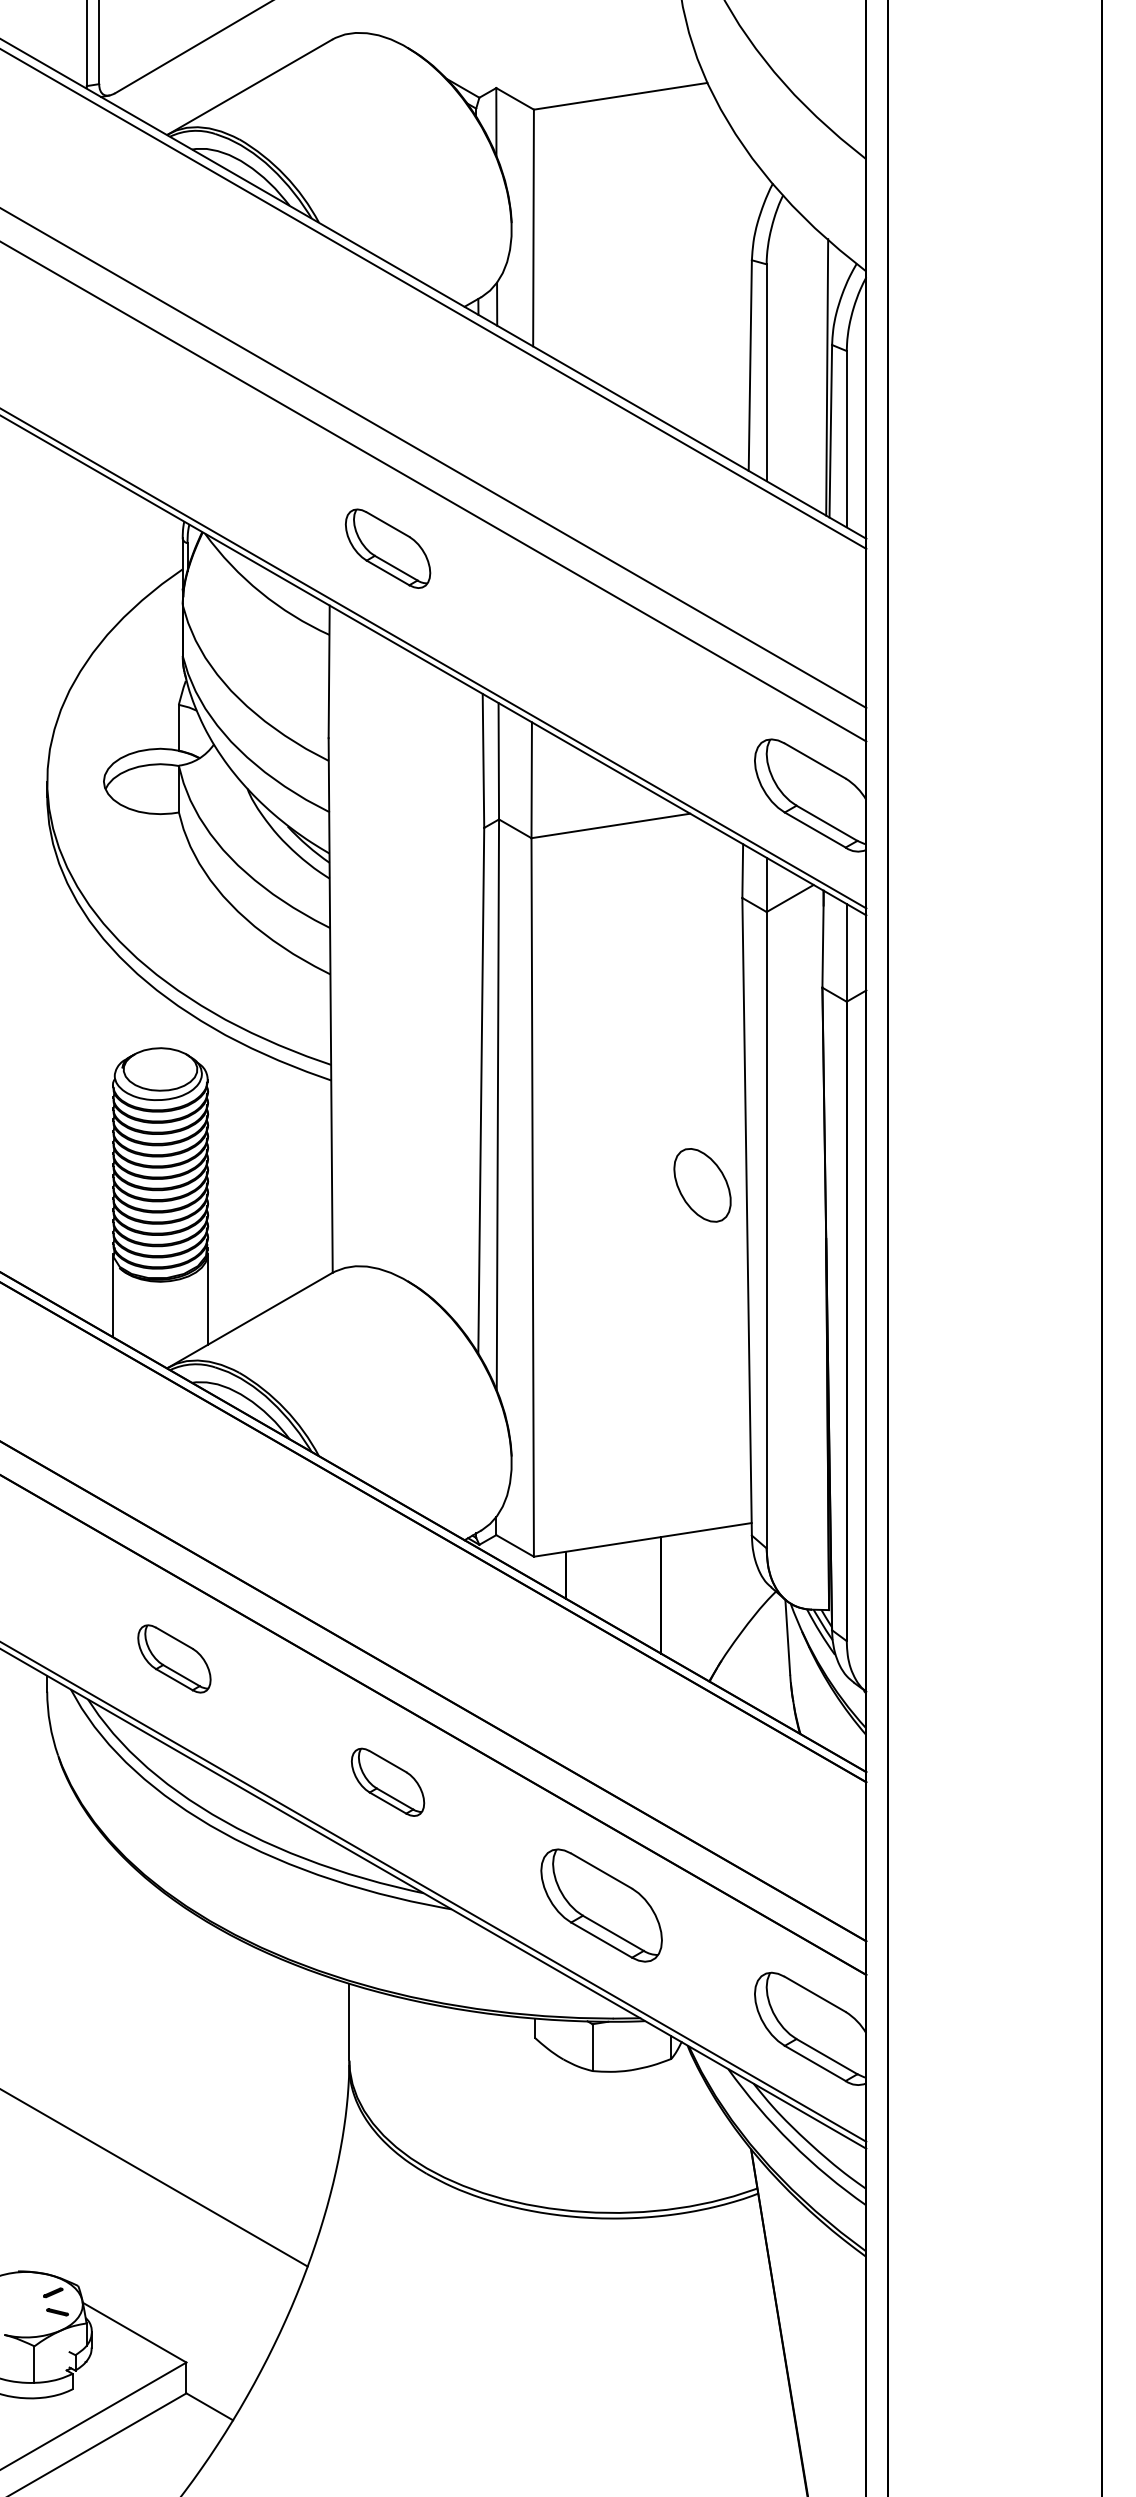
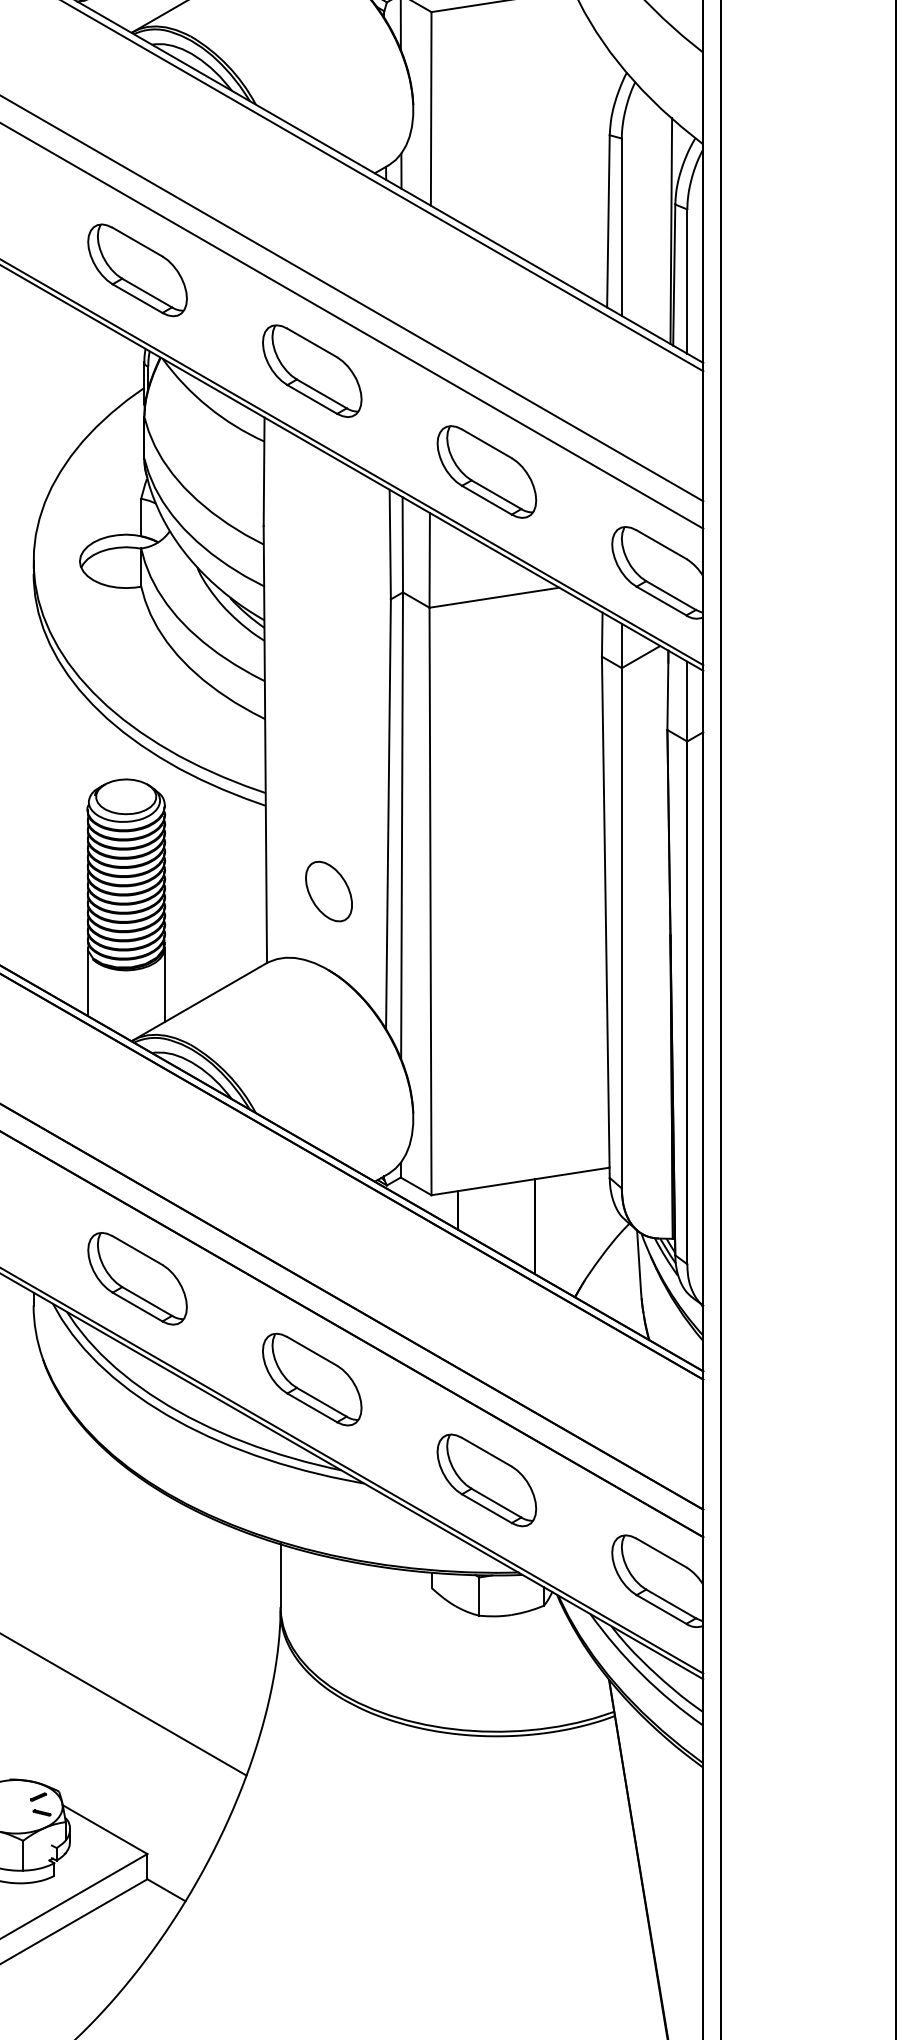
part: (174, 425) -> (137, 270), added
part: (387, 548) -> (311, 370), size x1.43
part: (601, 672) -> (486, 472), added
part: (702, 1185) -> (328, 891), moved
part: (174, 1658) -> (137, 1278), size x1.67
part: (387, 1782) -> (311, 1379), size x1.67

